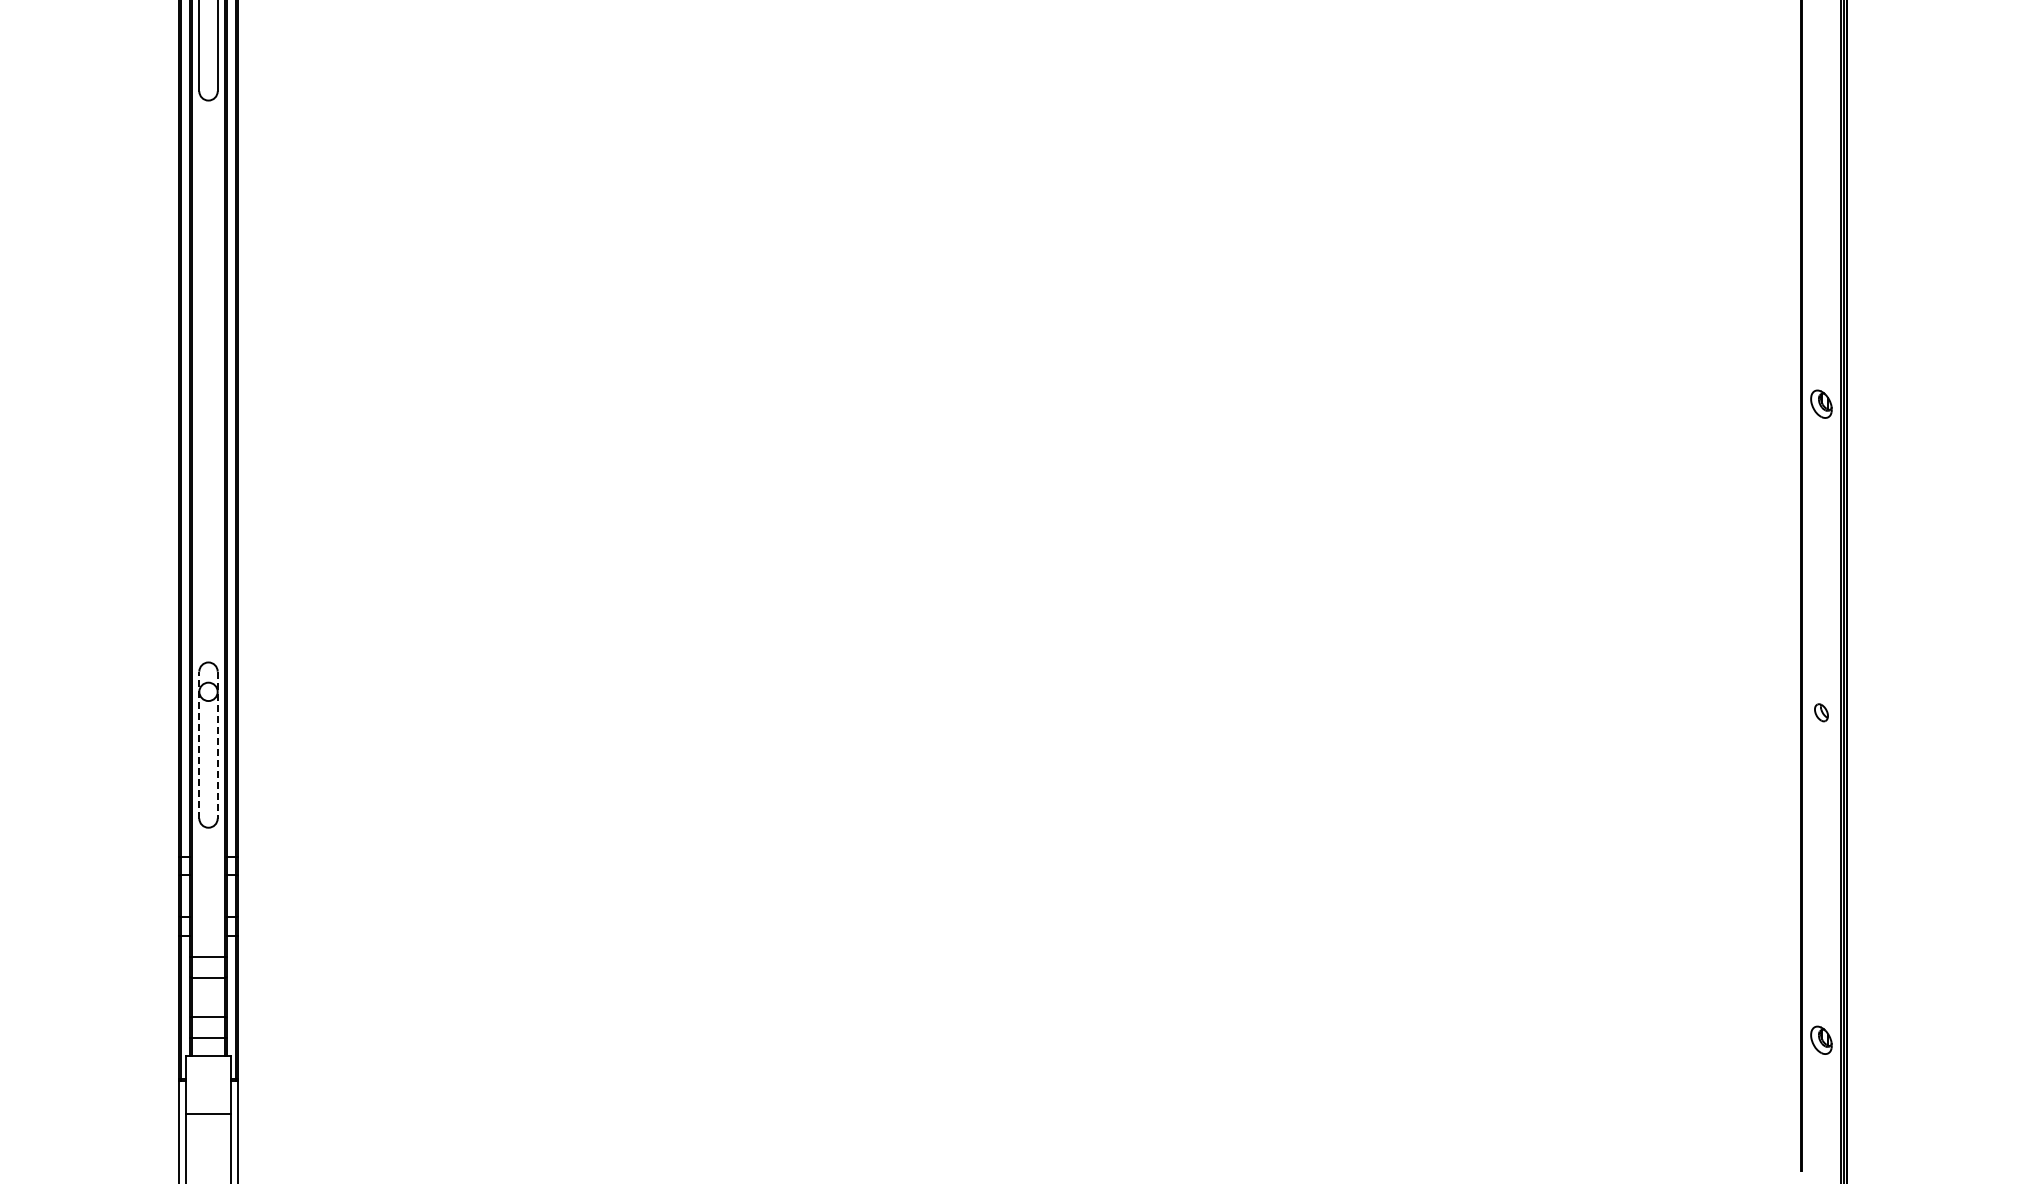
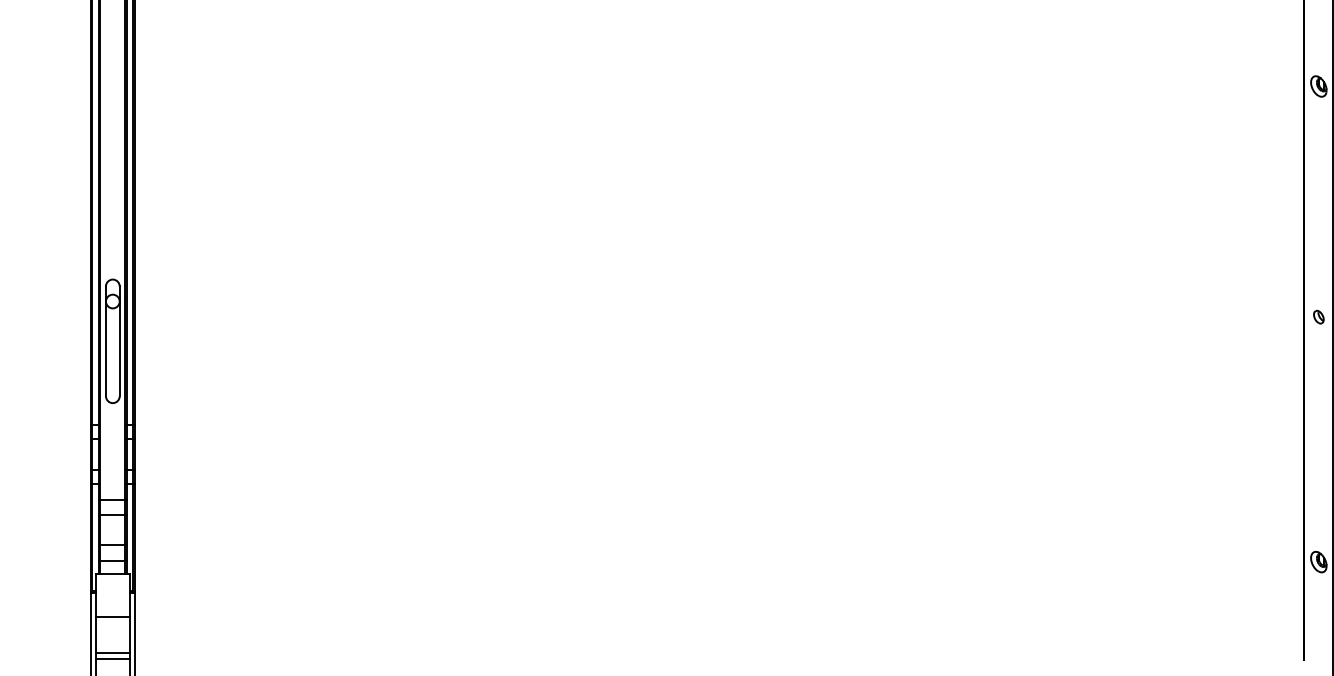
line: (199, 744) -> (106, 340), dashed -> solid
line: (217, 745) -> (119, 341), dashed -> solid
line: (208, 1161) -> (112, 652), added
line: (208, 1169) -> (112, 658), added

